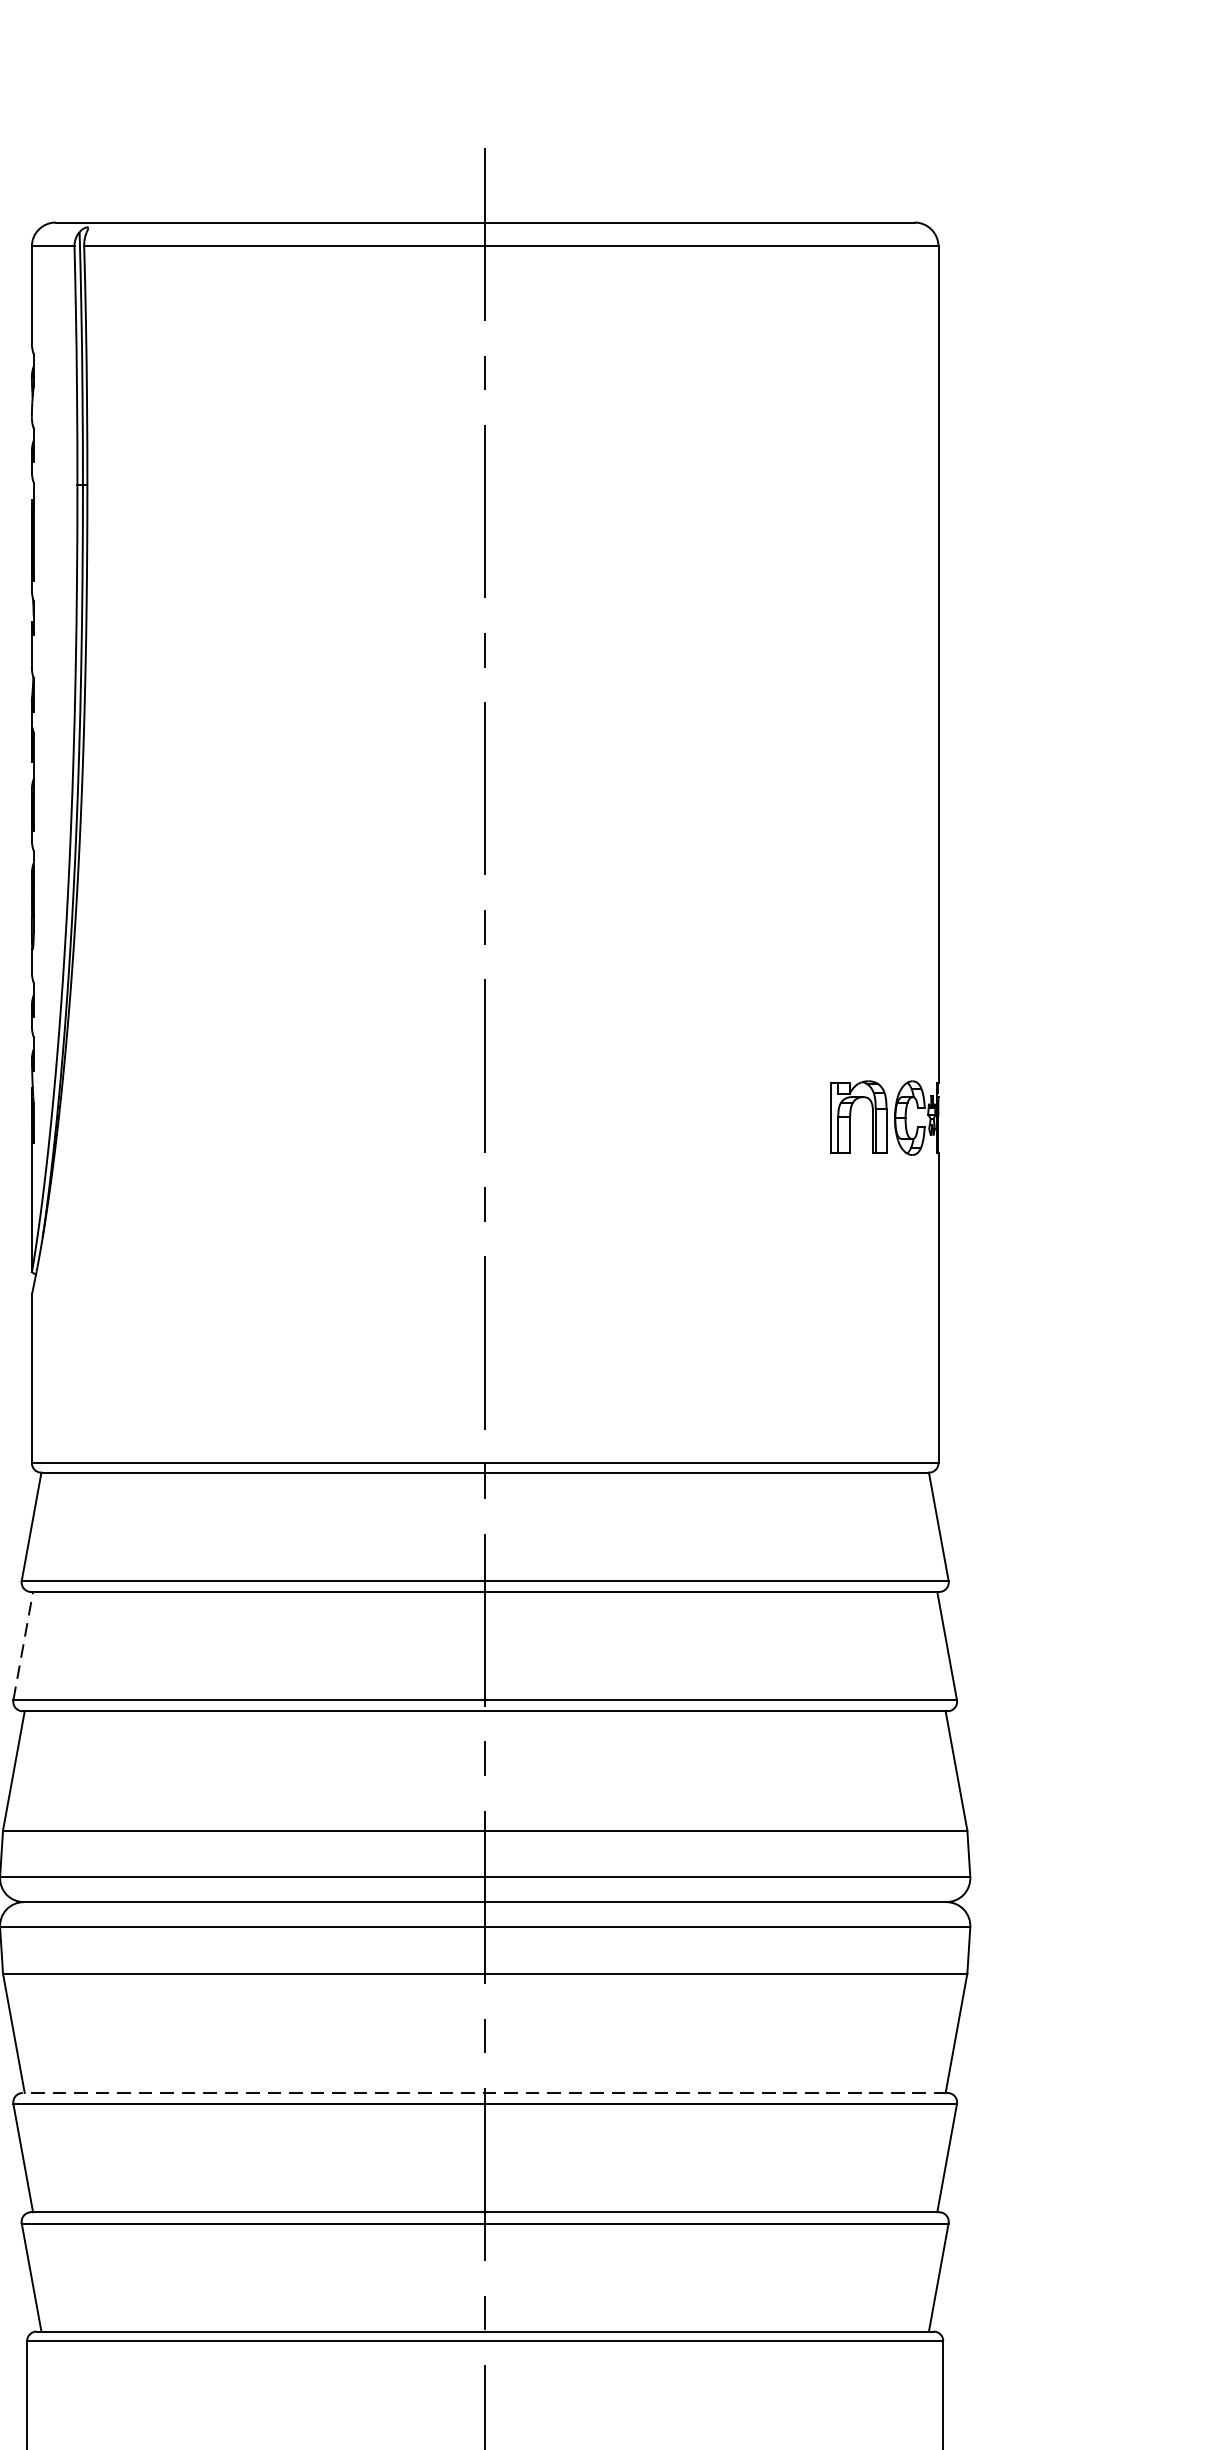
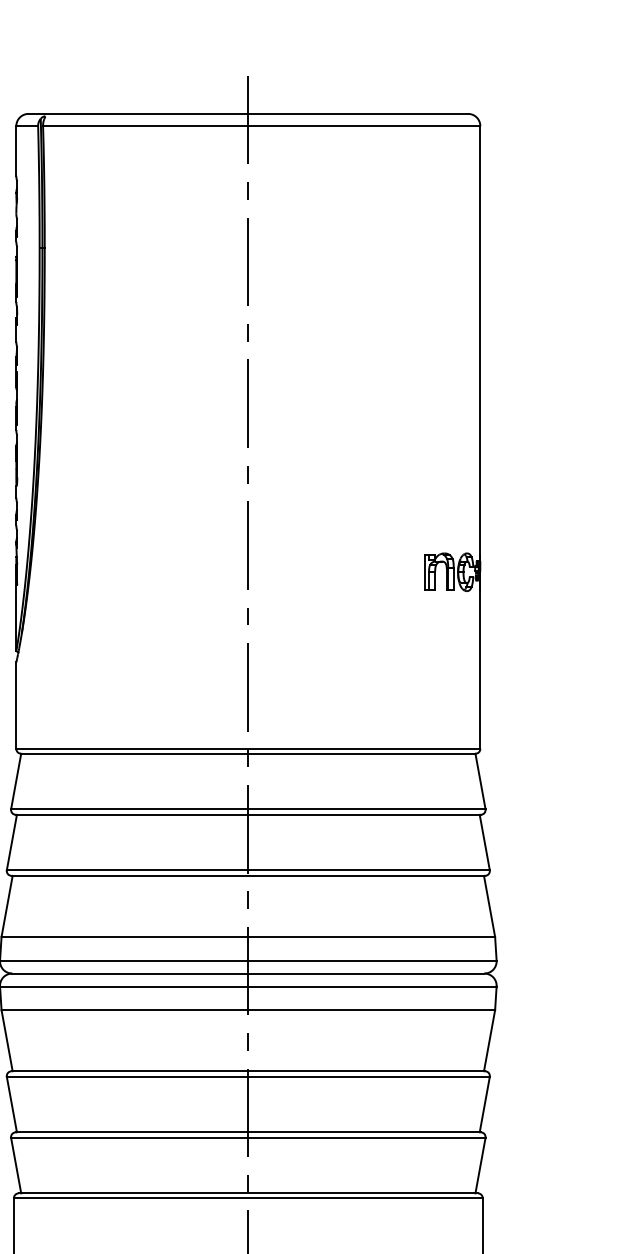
line: (24, 1644) -> (12, 841), dashed -> solid
line: (485, 2093) -> (248, 1071), dashed -> solid

